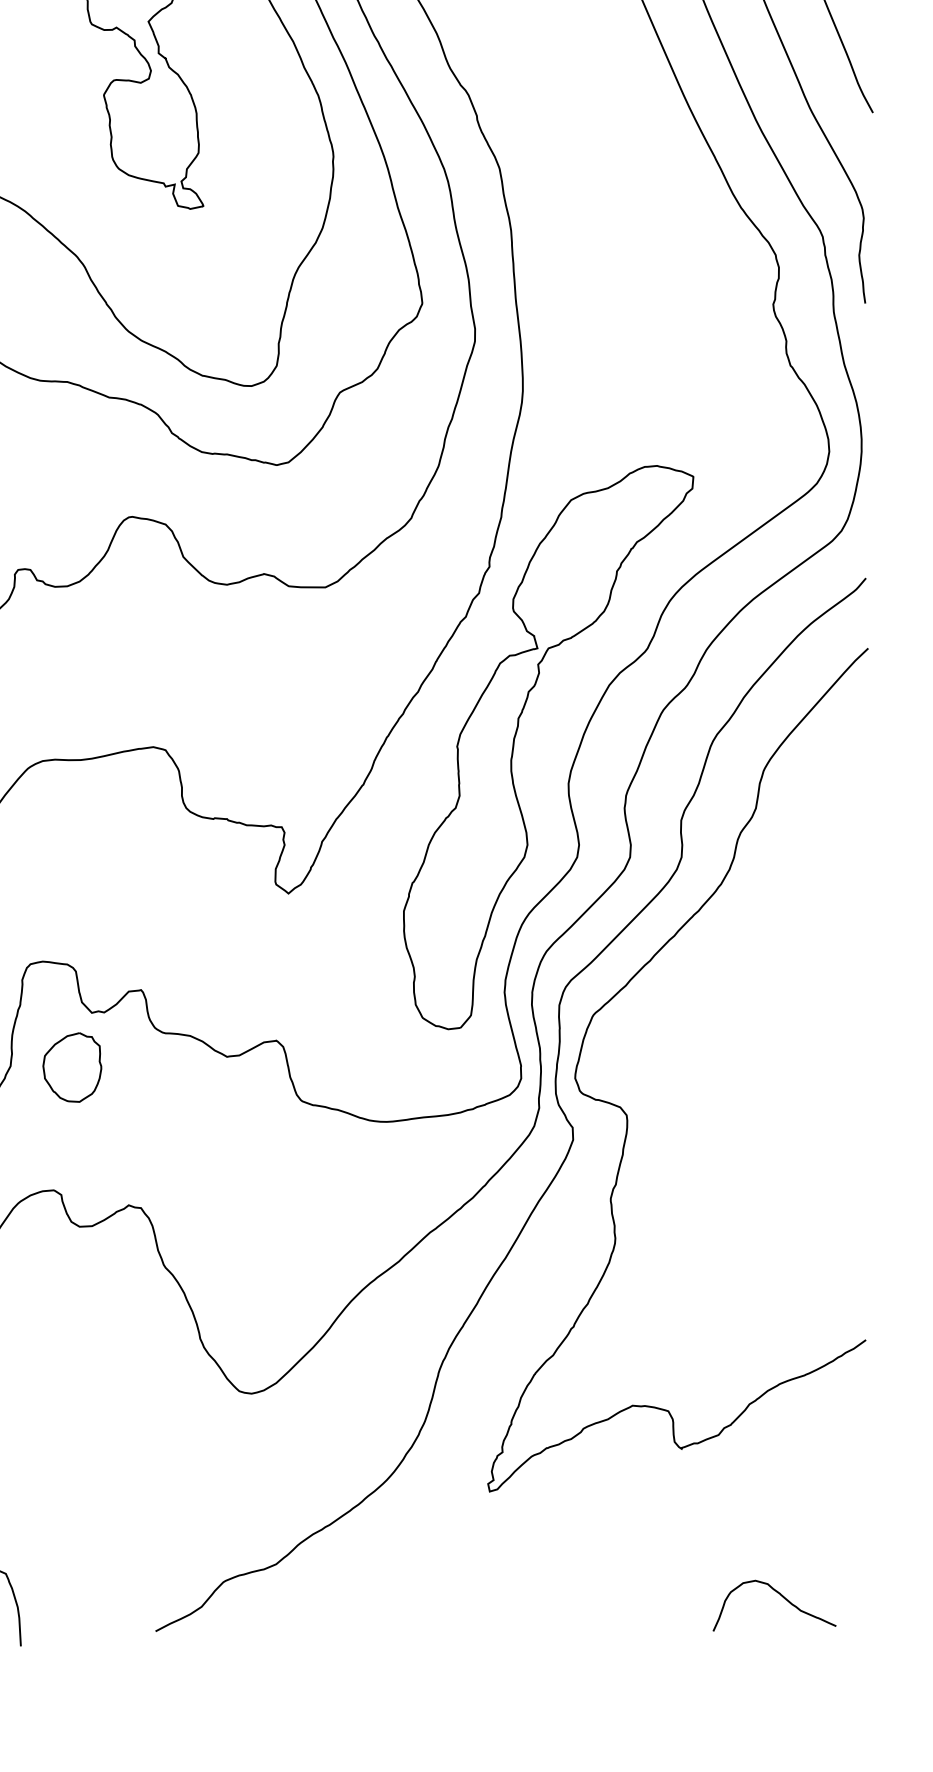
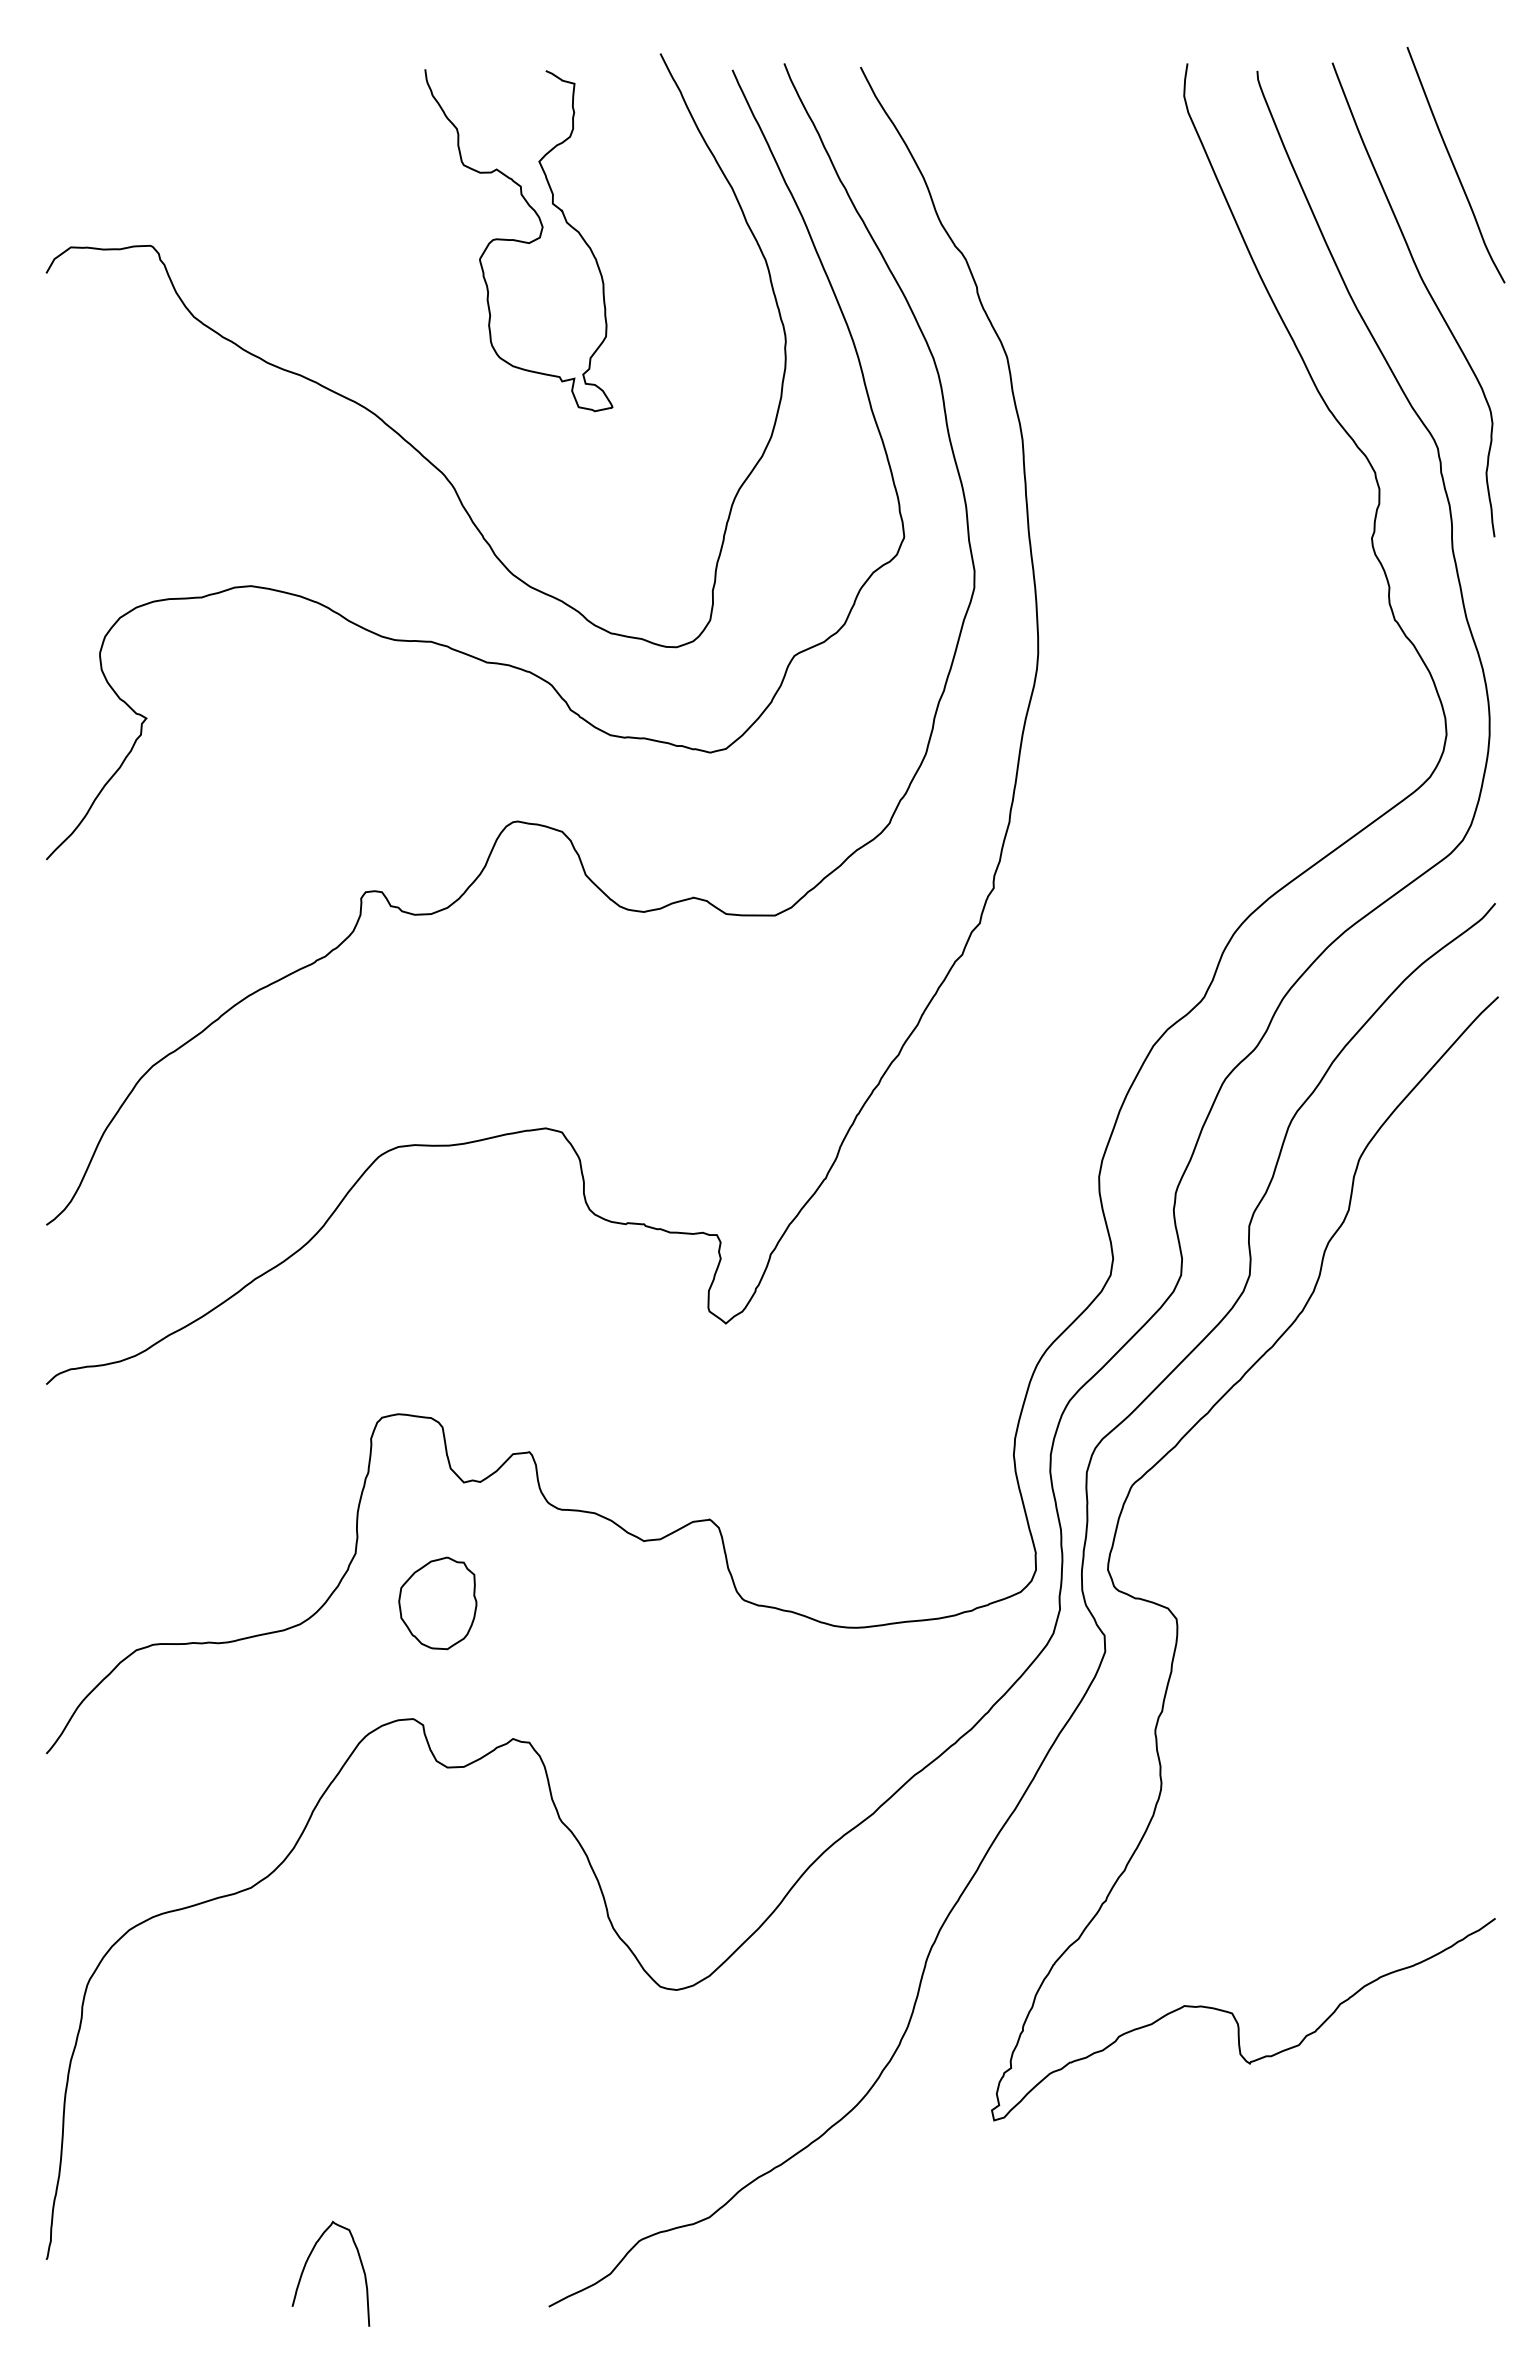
part: (514, 741) -> (1027, 1120), removed
part: (72, 1067) -> (437, 1603), moved
curve: (782, 1597) -> (1384, 2261), removed

